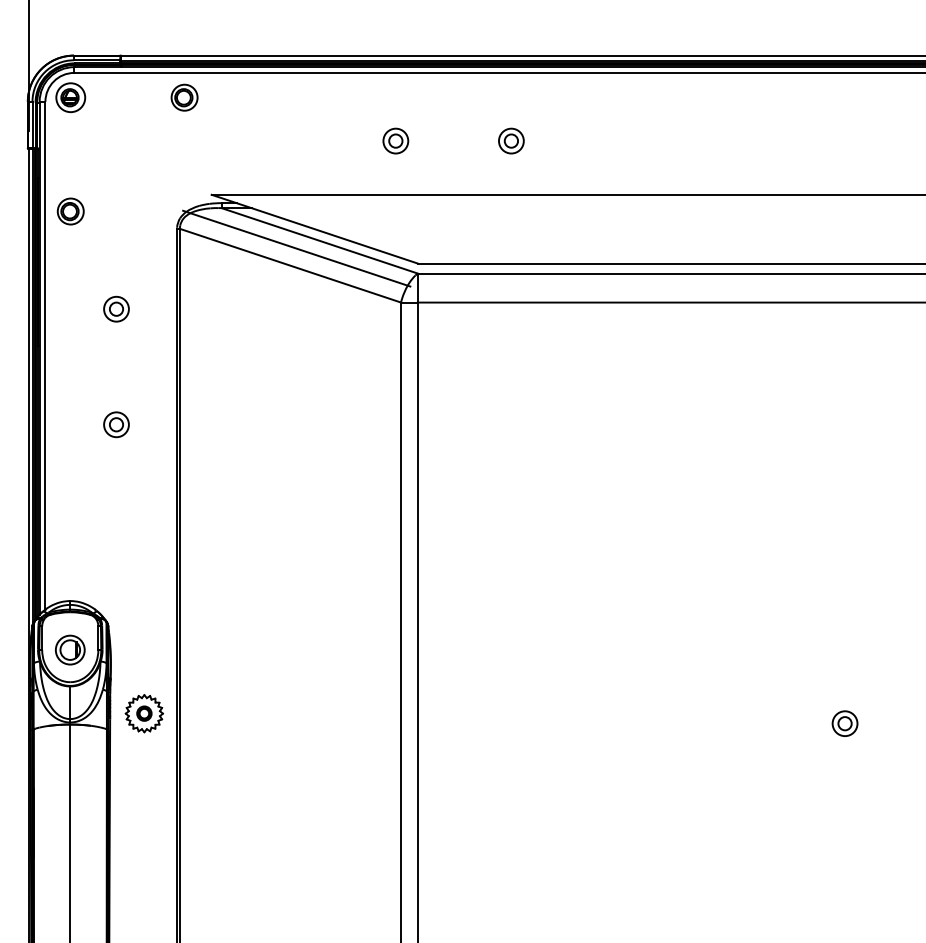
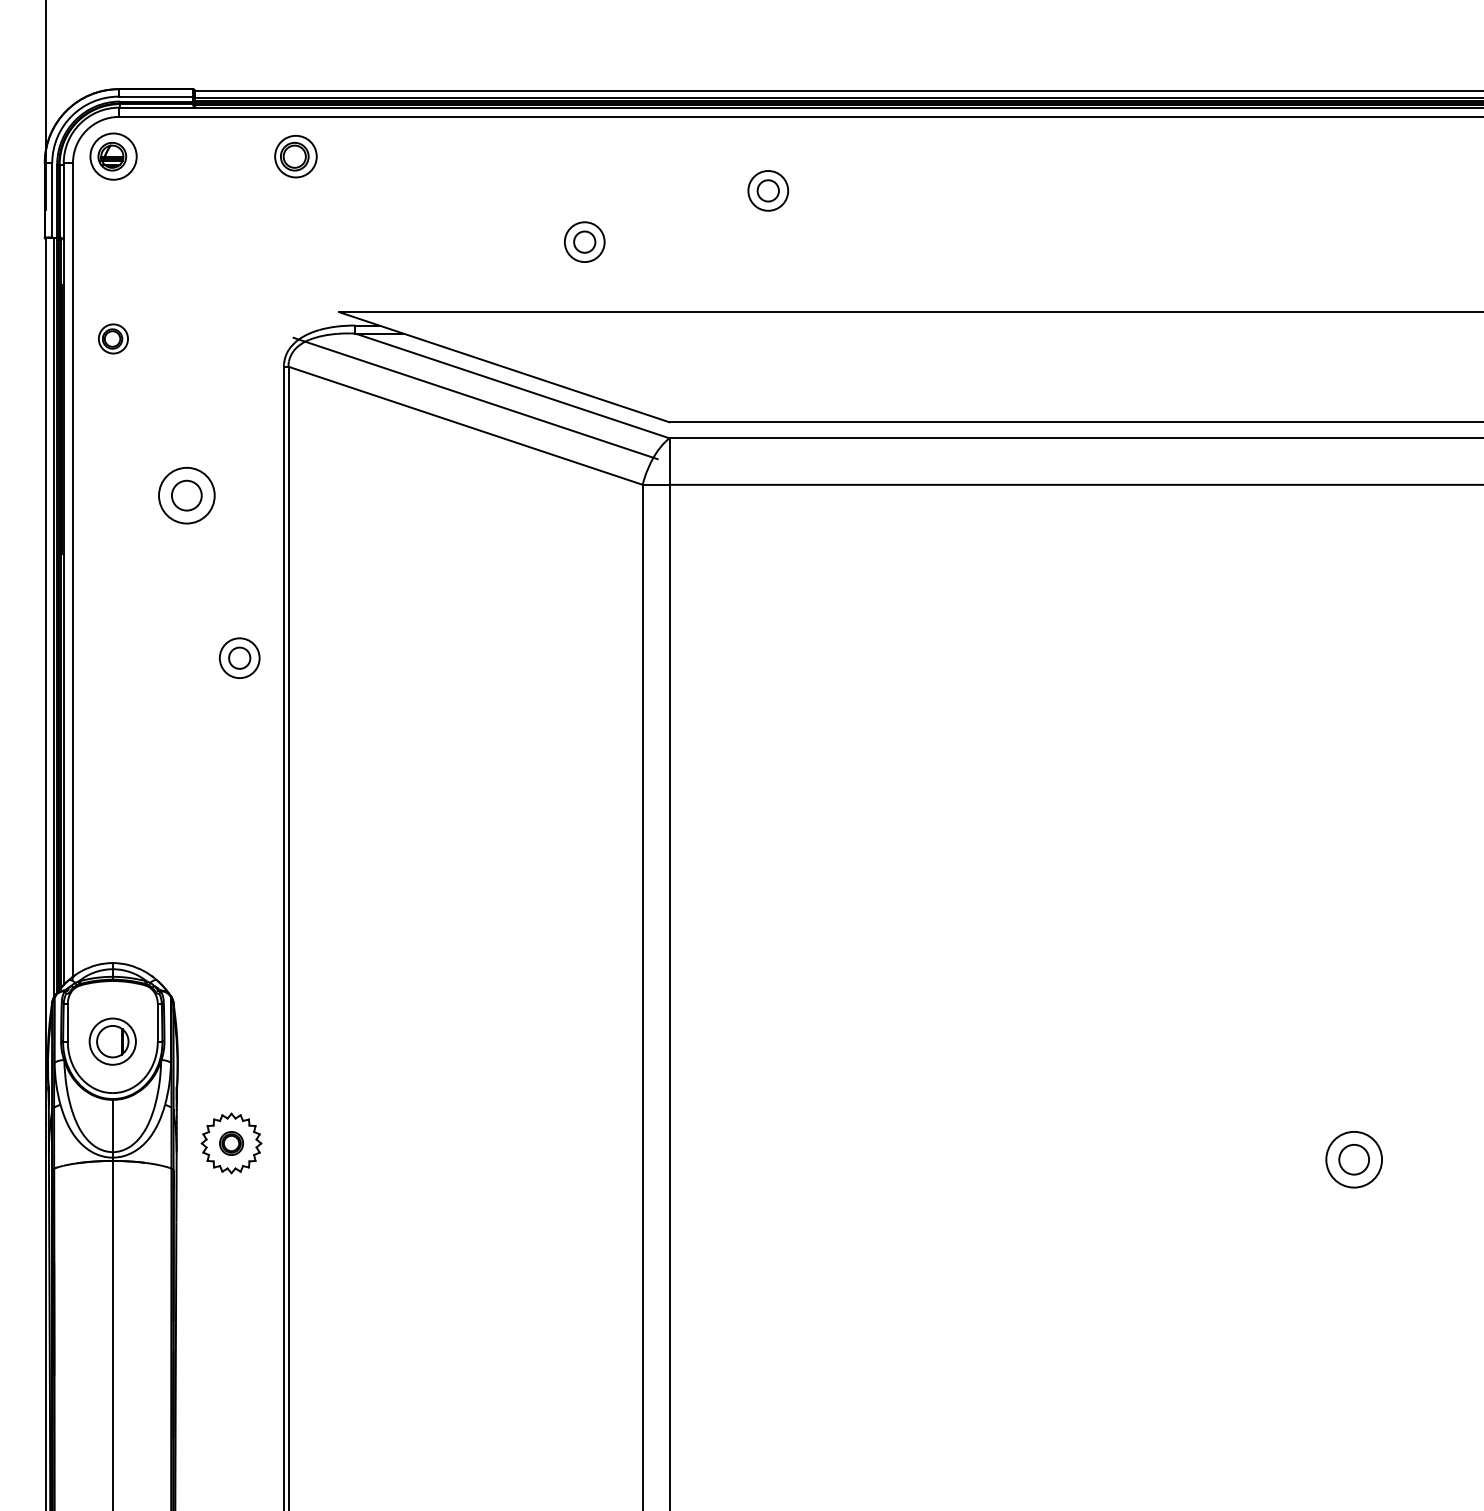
part: (395, 140) -> (584, 241), moved
part: (511, 140) -> (768, 189), moved
part: (70, 211) -> (113, 338), size x0.7
part: (116, 308) -> (186, 494), size x1.4
part: (116, 424) -> (239, 657), moved
part: (844, 723) -> (1353, 1159), size x1.4

